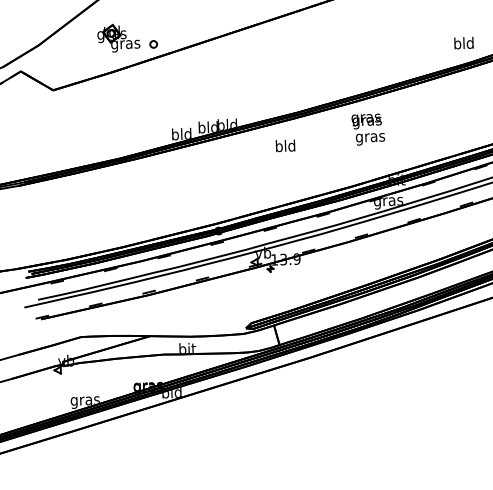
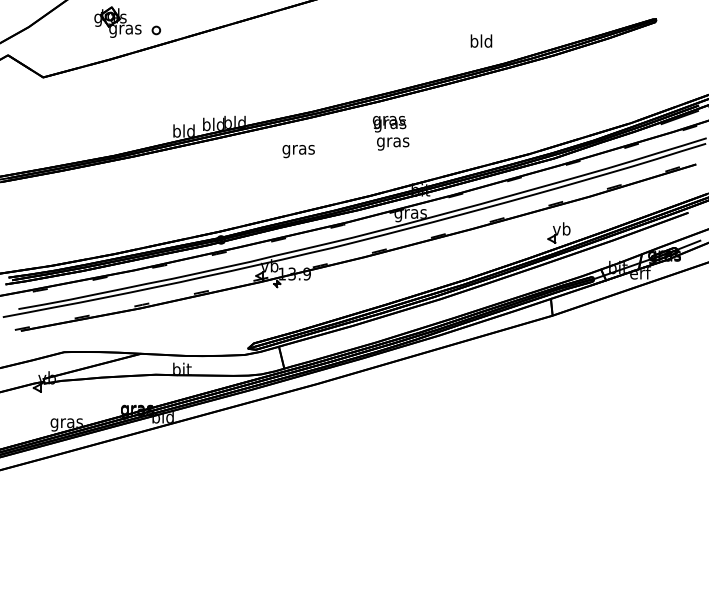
text: (463, 42) -> (481, 40), moved
text: (285, 147) -> (298, 149), bld -> gras

